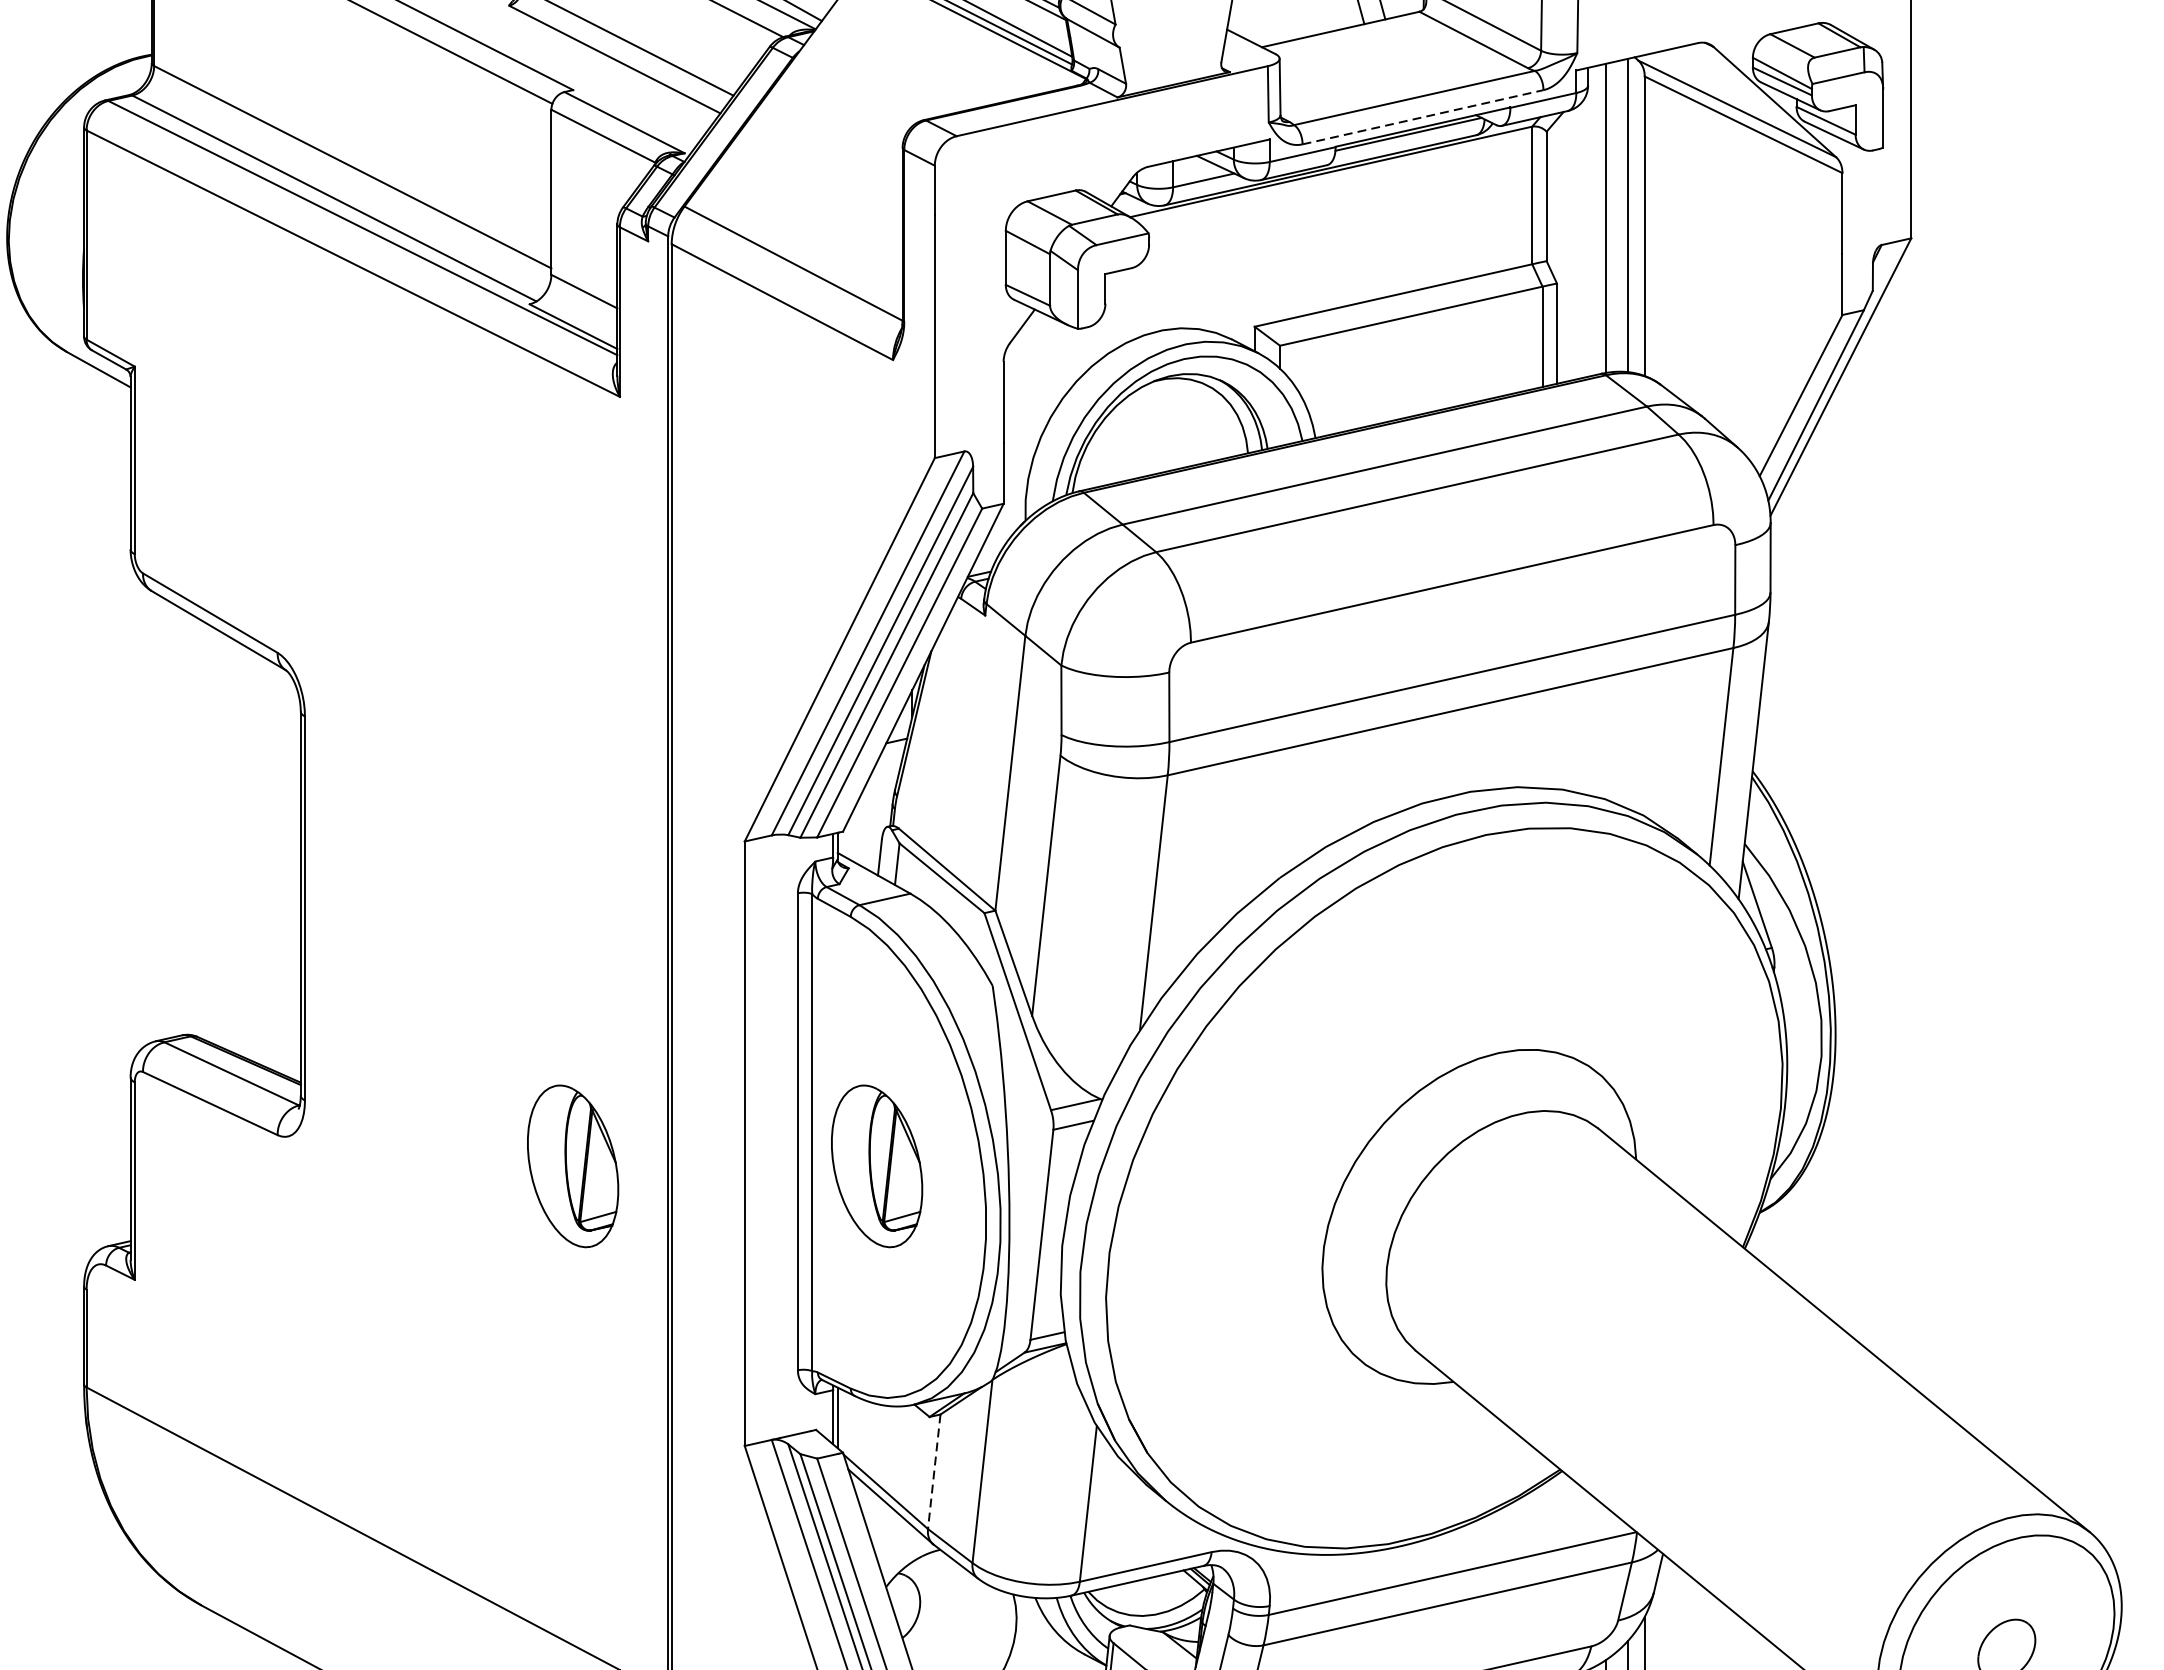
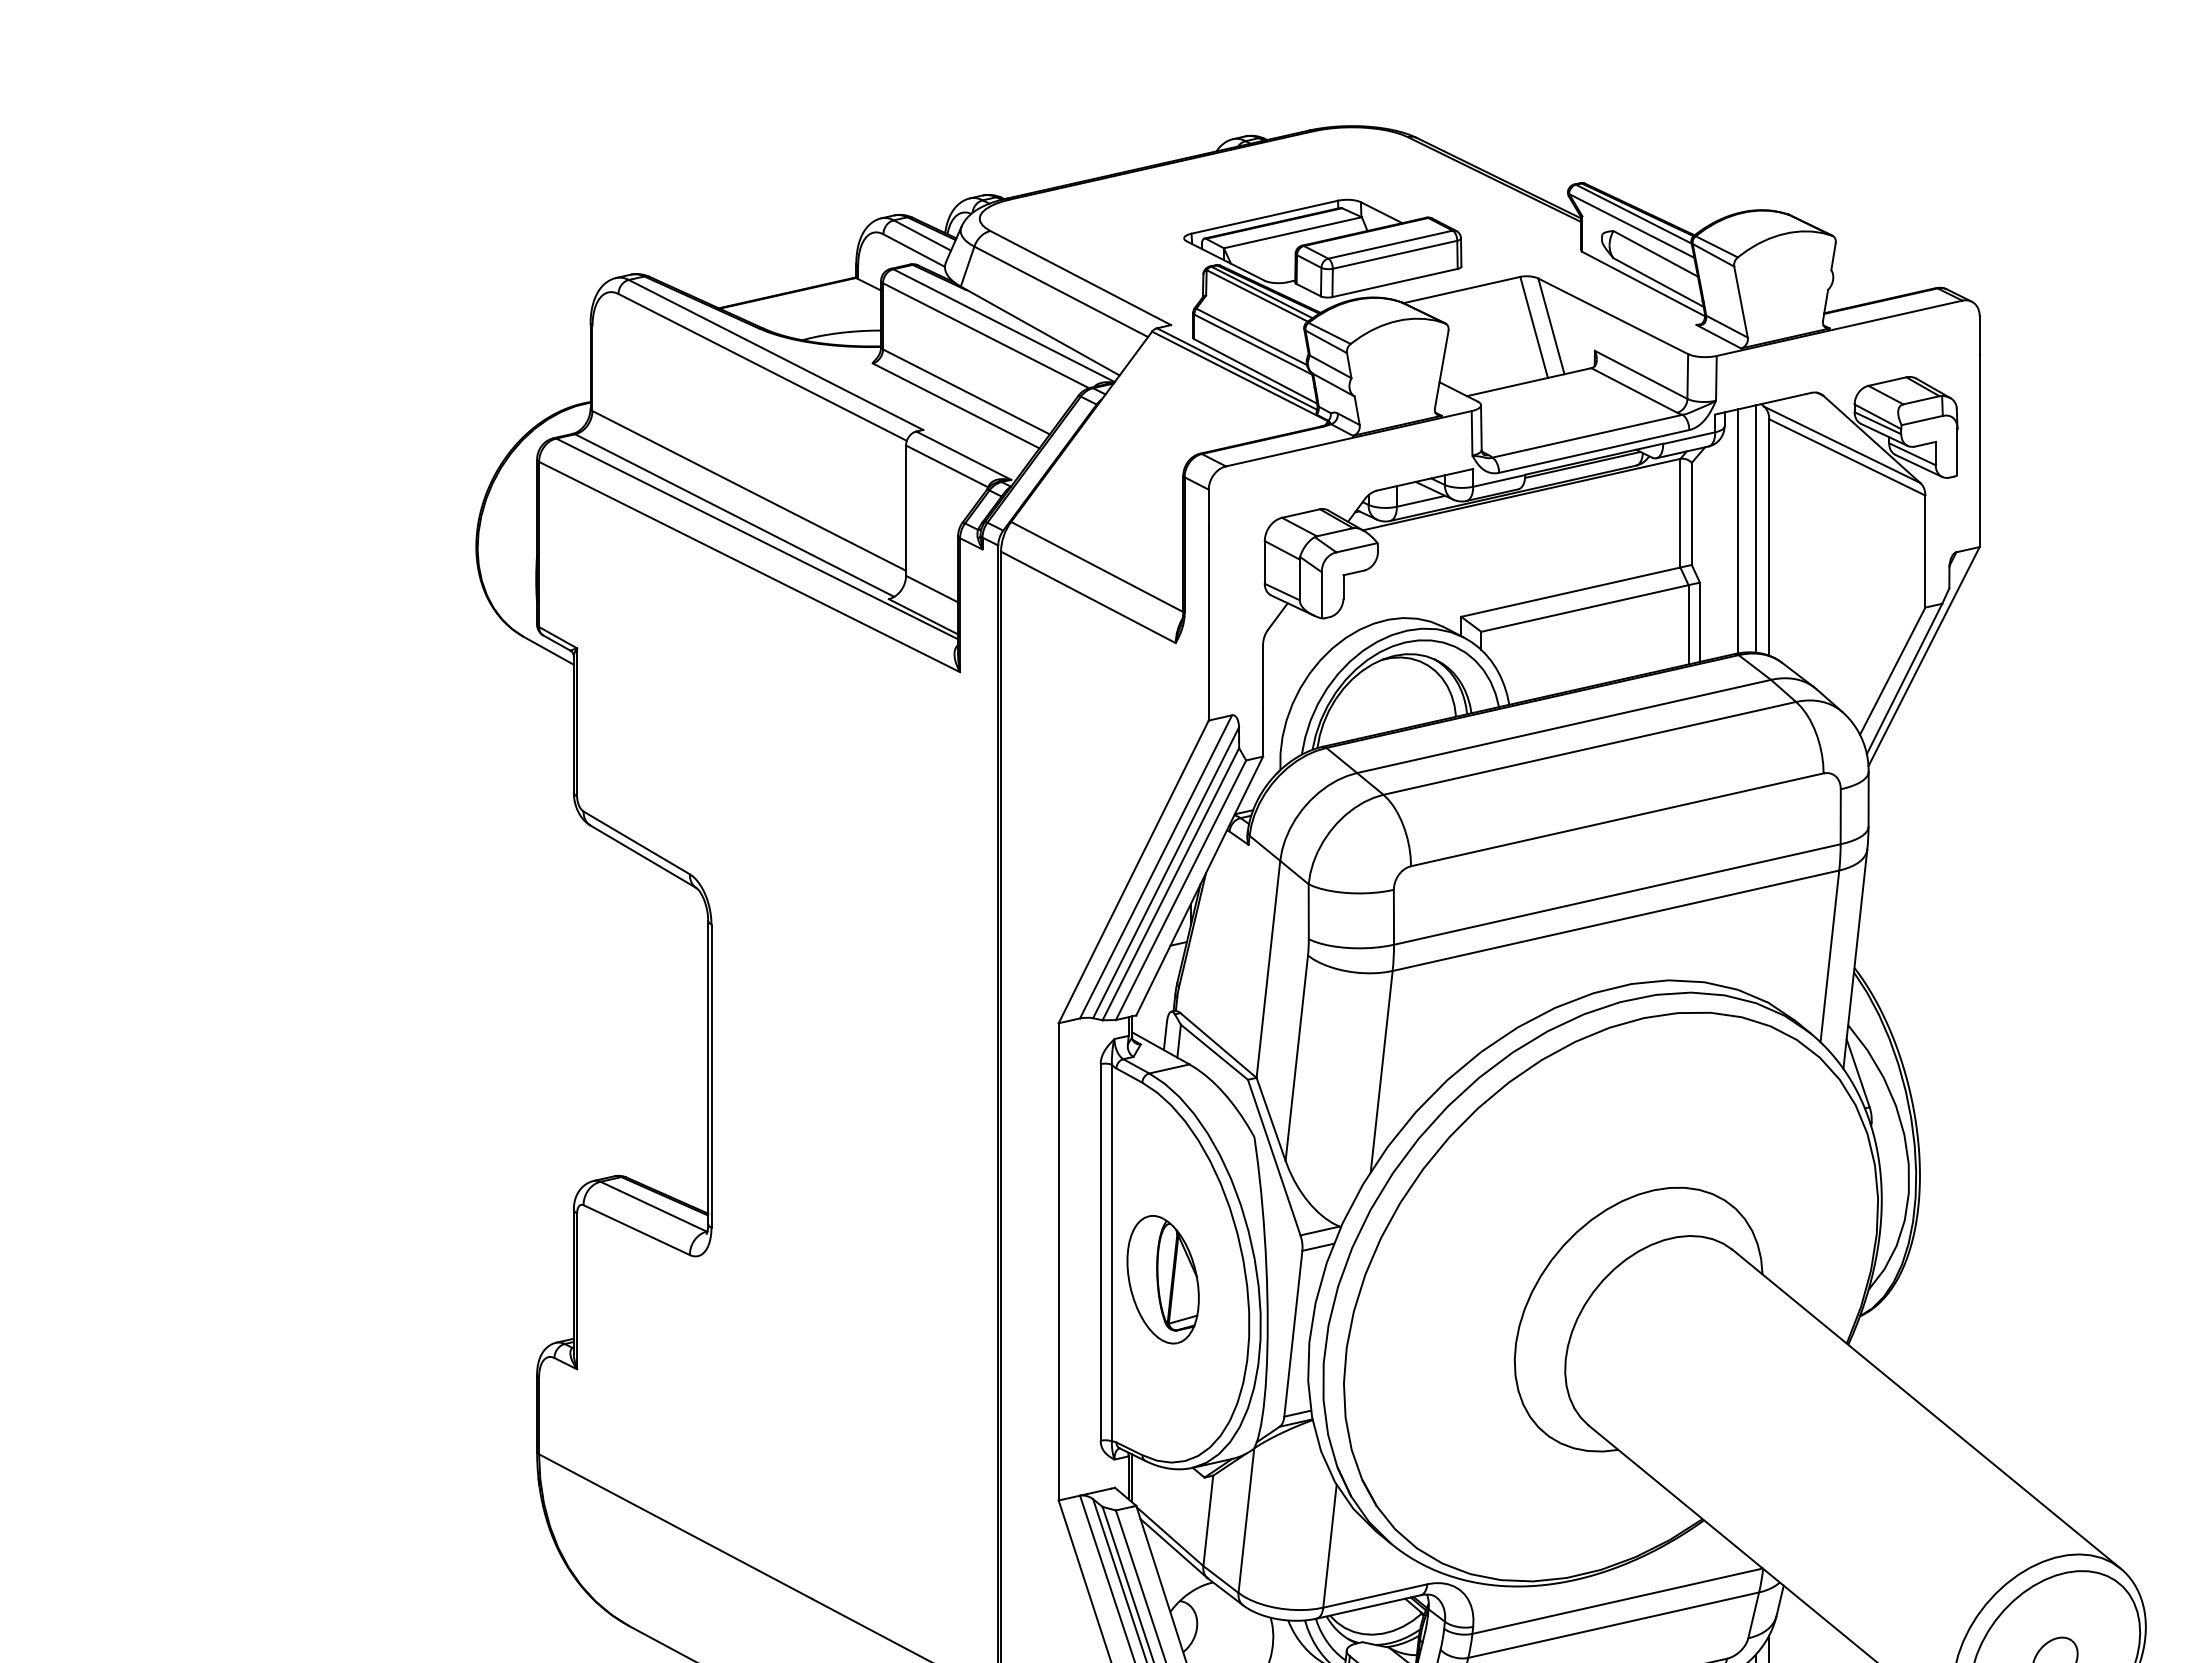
line: (1423, 117) -> (1594, 451), dashed -> solid
part: (572, 1166) -> (922, 1279), removed
line: (934, 1472) -> (1208, 1521), dashed -> solid

